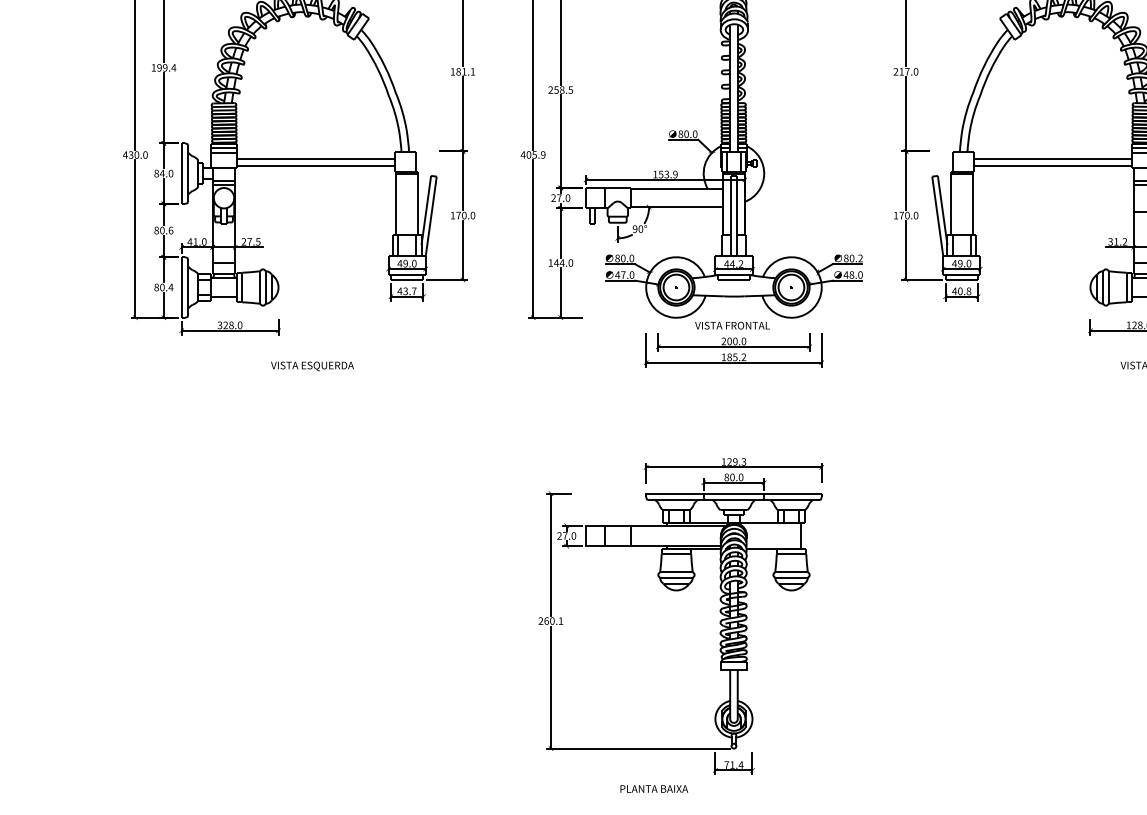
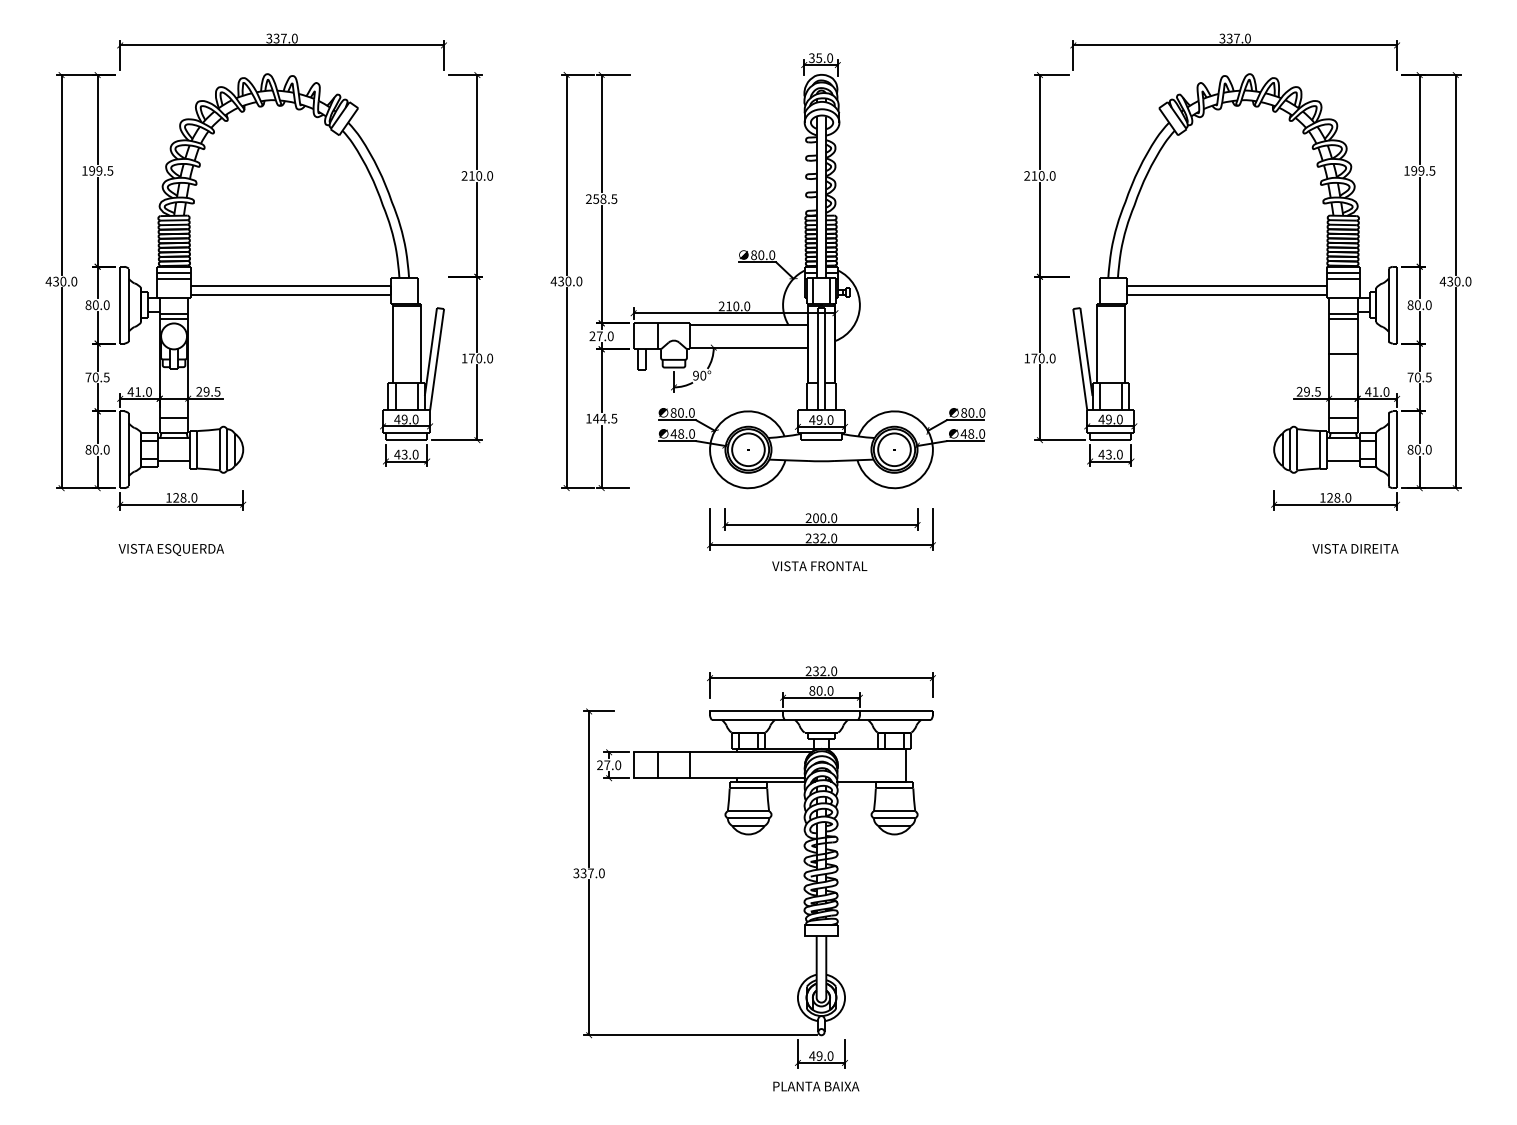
text: (173, 67) -> (110, 170), 199.4 -> 199.5
text: (463, 71) -> (477, 175), 181.1 -> 210.0
text: (907, 71) -> (1041, 175), 217.0 -> 210.0
text: (536, 154) -> (570, 281), 405.9 -> 430.0
text: (162, 173) -> (95, 305), 84.0 -> 80.0
text: (665, 174) -> (734, 306), 153.9 -> 210.0
text: (163, 230) -> (97, 377), 80.6 -> 70.5
text: (249, 241) -> (206, 391), 27.5 -> 29.5
text: (1117, 241) -> (1308, 391), 31.2 -> 29.5
text: (860, 258) -> (982, 412), 80.2 -> 80.0
text: (570, 262) -> (614, 418), 144.0 -> 144.5
text: (736, 263) -> (824, 419), 44.2 -> 49.0
text: (623, 274) -> (681, 433), 47.0 -> 48.0
text: (170, 287) -> (106, 449), 80.4 -> 80.0
text: (414, 291) -> (415, 454), 43.7 -> 43.0
text: (964, 291) -> (1114, 454), 40.8 -> 43.0
text: (219, 325) -> (168, 497), 328.0 -> 128.0
text: (732, 325) -> (819, 566), moved
text: (733, 357) -> (821, 538), 185.2 -> 232.0
text: (311, 366) -> (170, 549), moved
text: (733, 462) -> (821, 671), 129.3 -> 232.0
text: (550, 621) -> (588, 873), 260.1 -> 337.0
text: (733, 765) -> (821, 1056), 71.4 -> 49.0
text: (654, 788) -> (816, 1086), moved

